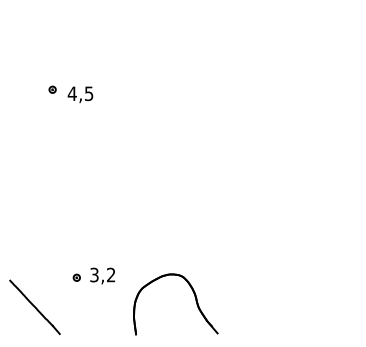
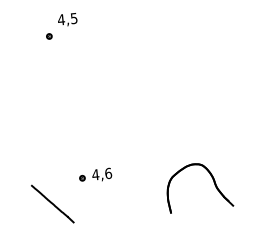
text: (80, 94) -> (67, 19), moved
text: (102, 274) -> (101, 173), 3,2 -> 4,6
part: (195, 301) -> (213, 183), moved

